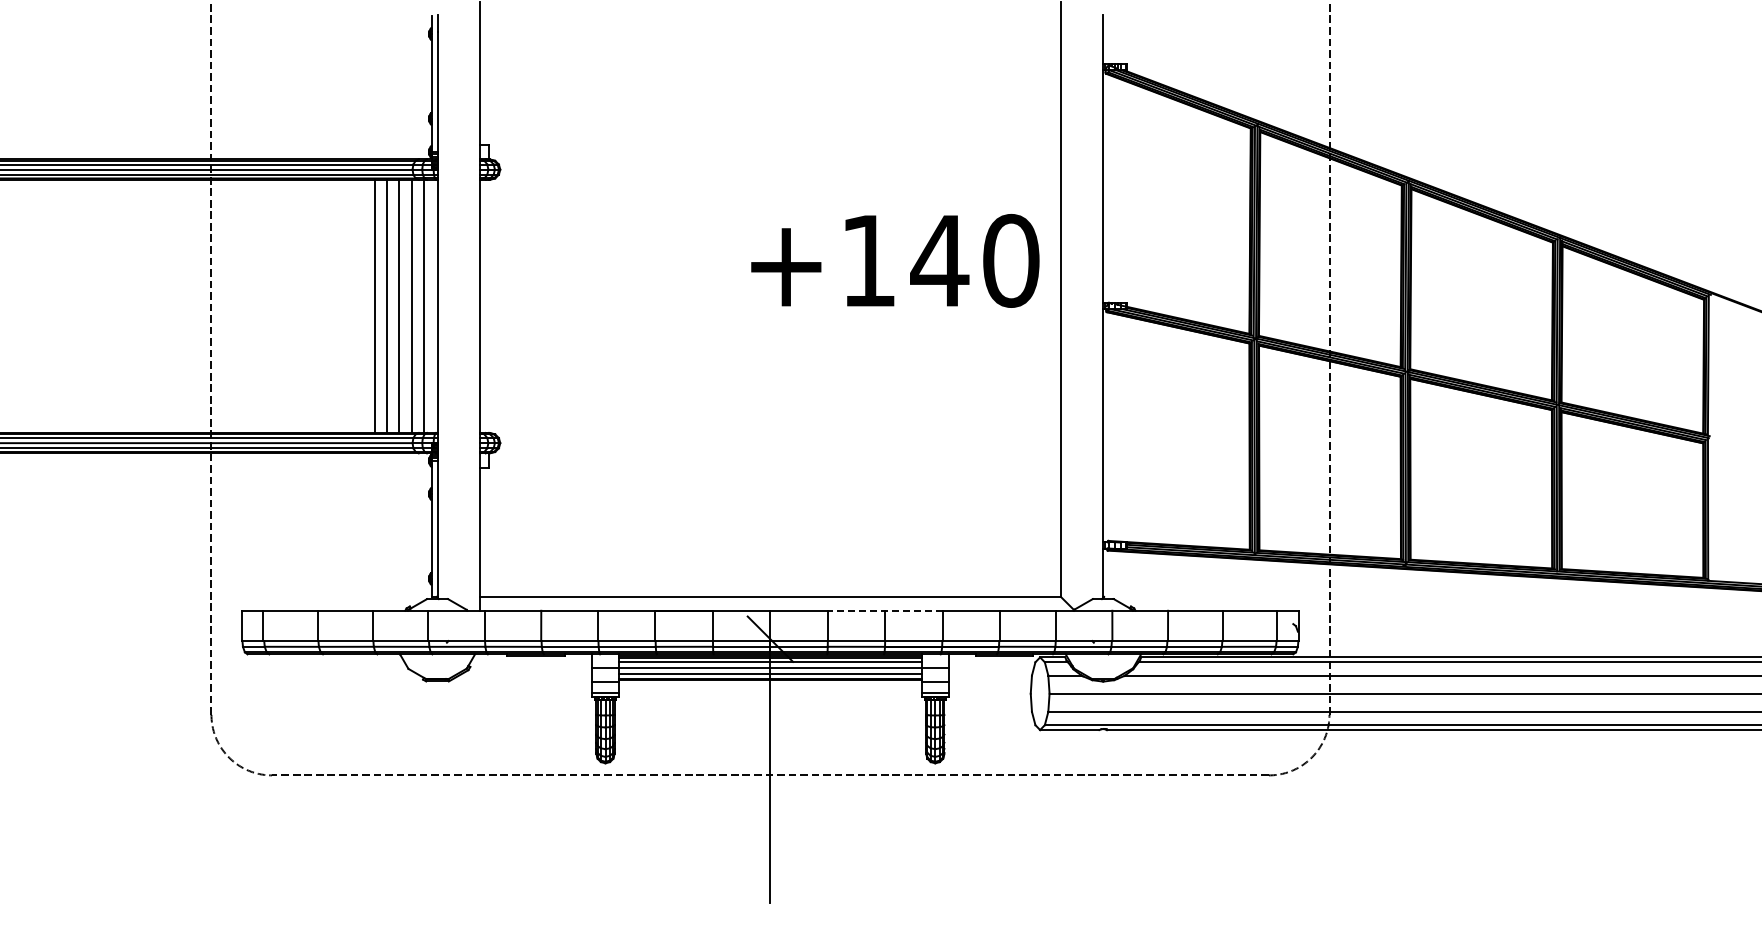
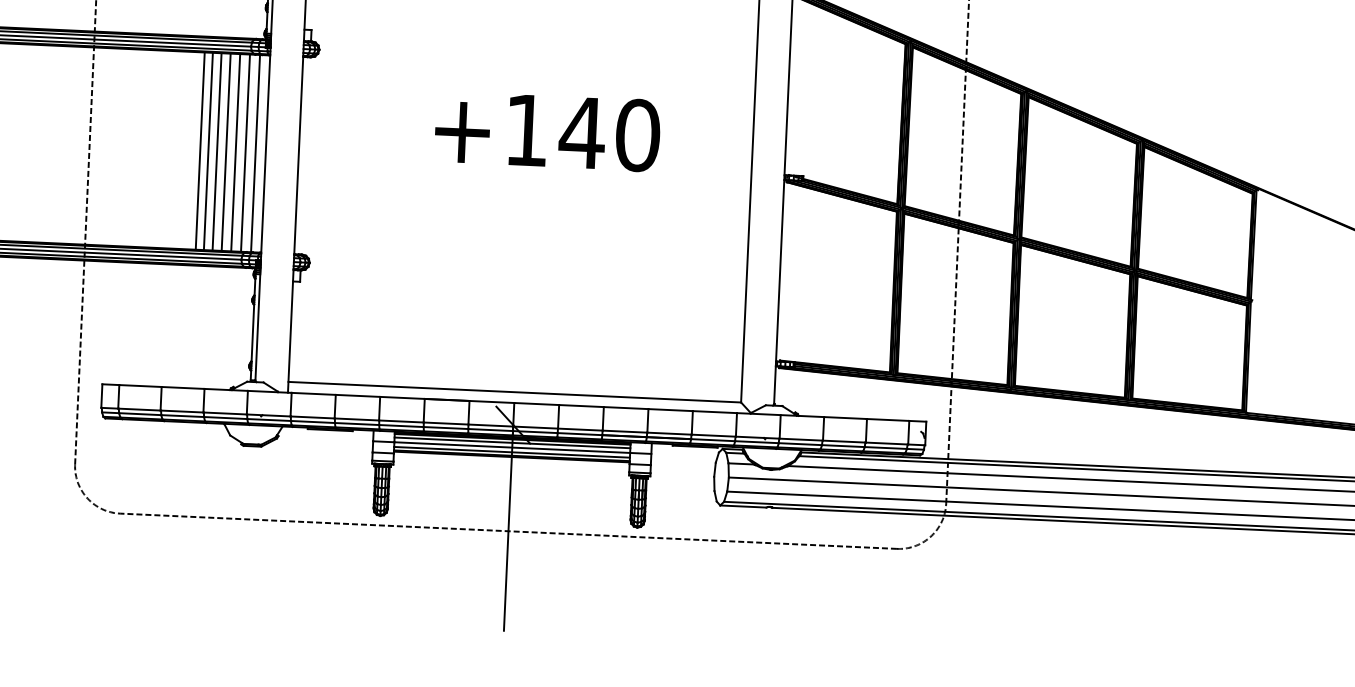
text: (895, 260) -> (547, 131), moved
line: (353, 305) -> (200, 150), added
line: (363, 305) -> (208, 150), added
line: (884, 610) -> (603, 406), dashed -> solid

